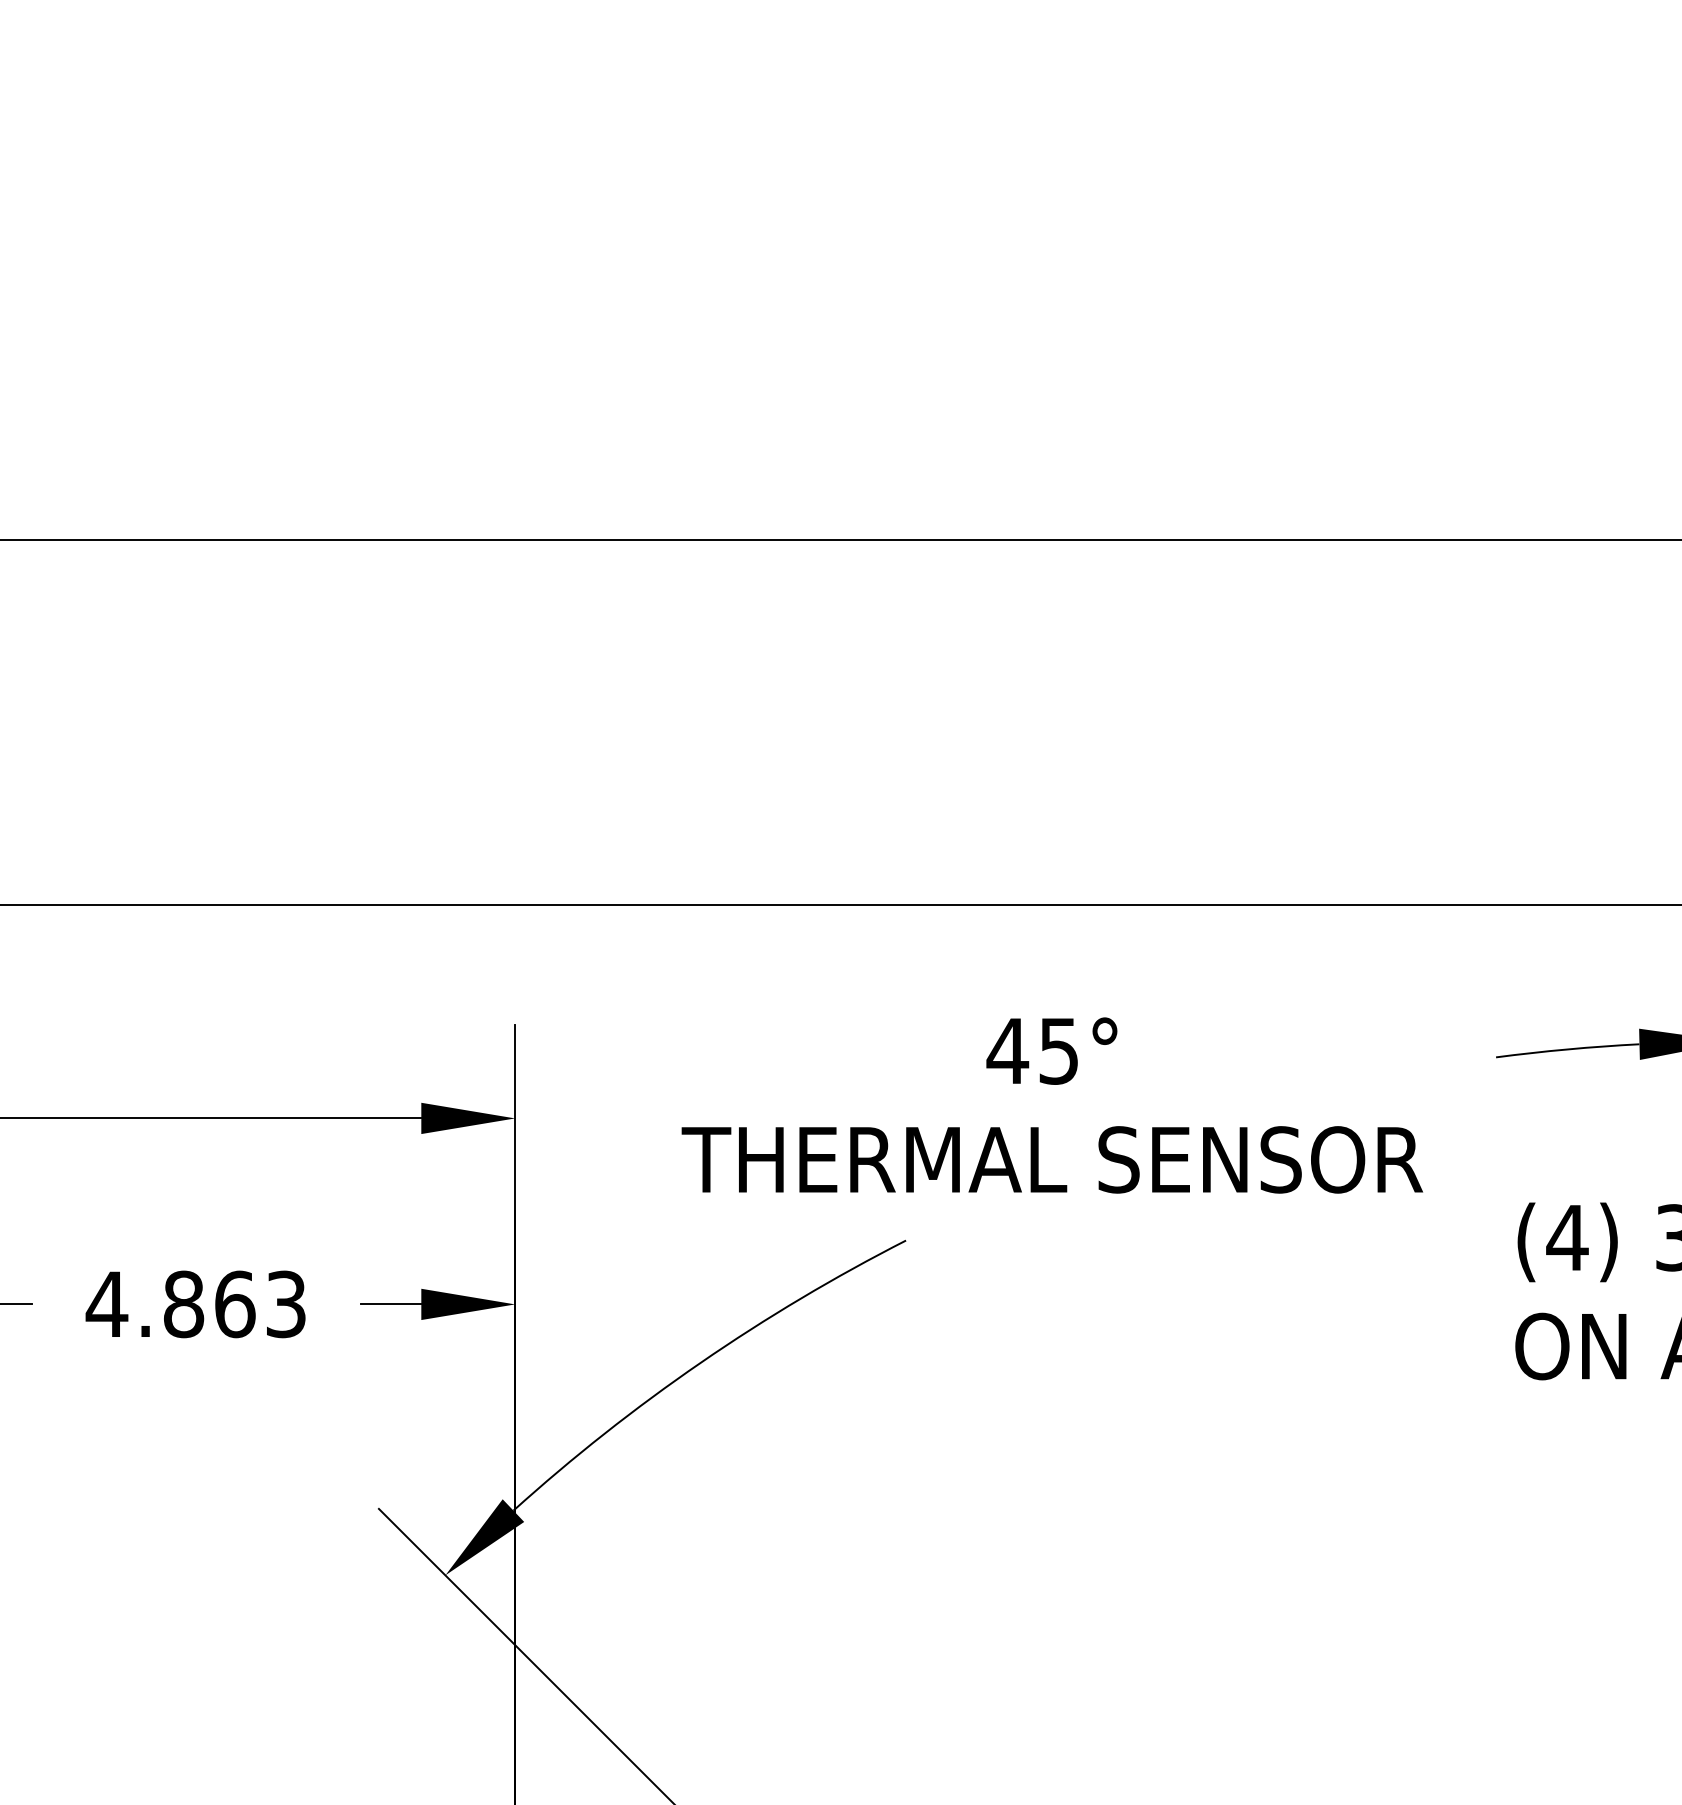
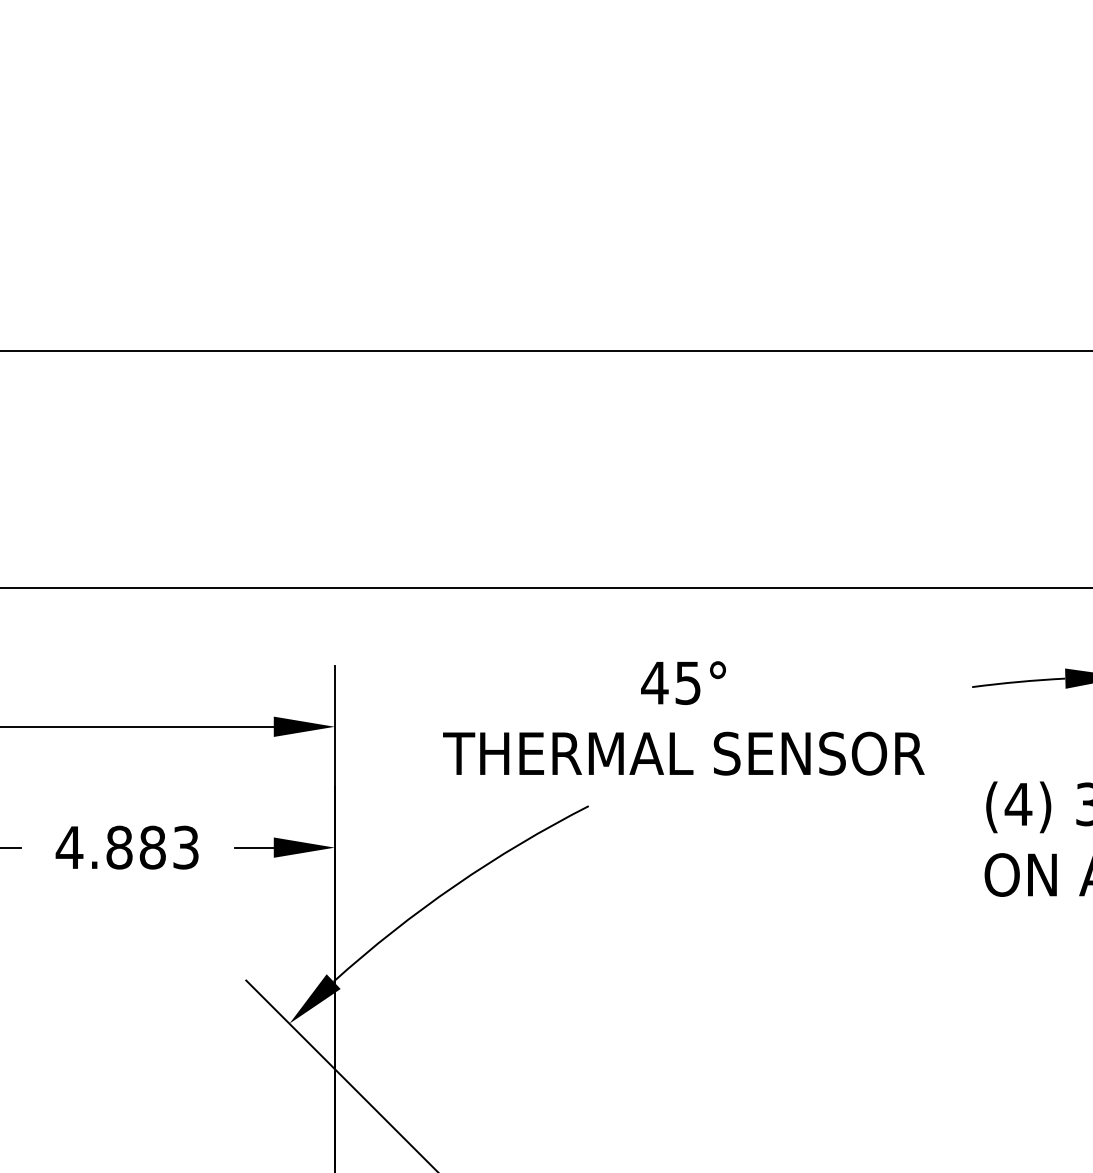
text: (234, 1304) -> (152, 847), 4.863 -> 4.883

